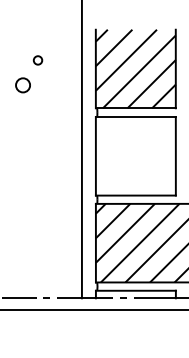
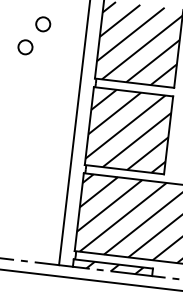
circle: (37, 60) -> (42, 24), size x1.67
hatch: (135, 156) -> (128, 130), added
hatch: (137, 294) -> (114, 267), added

